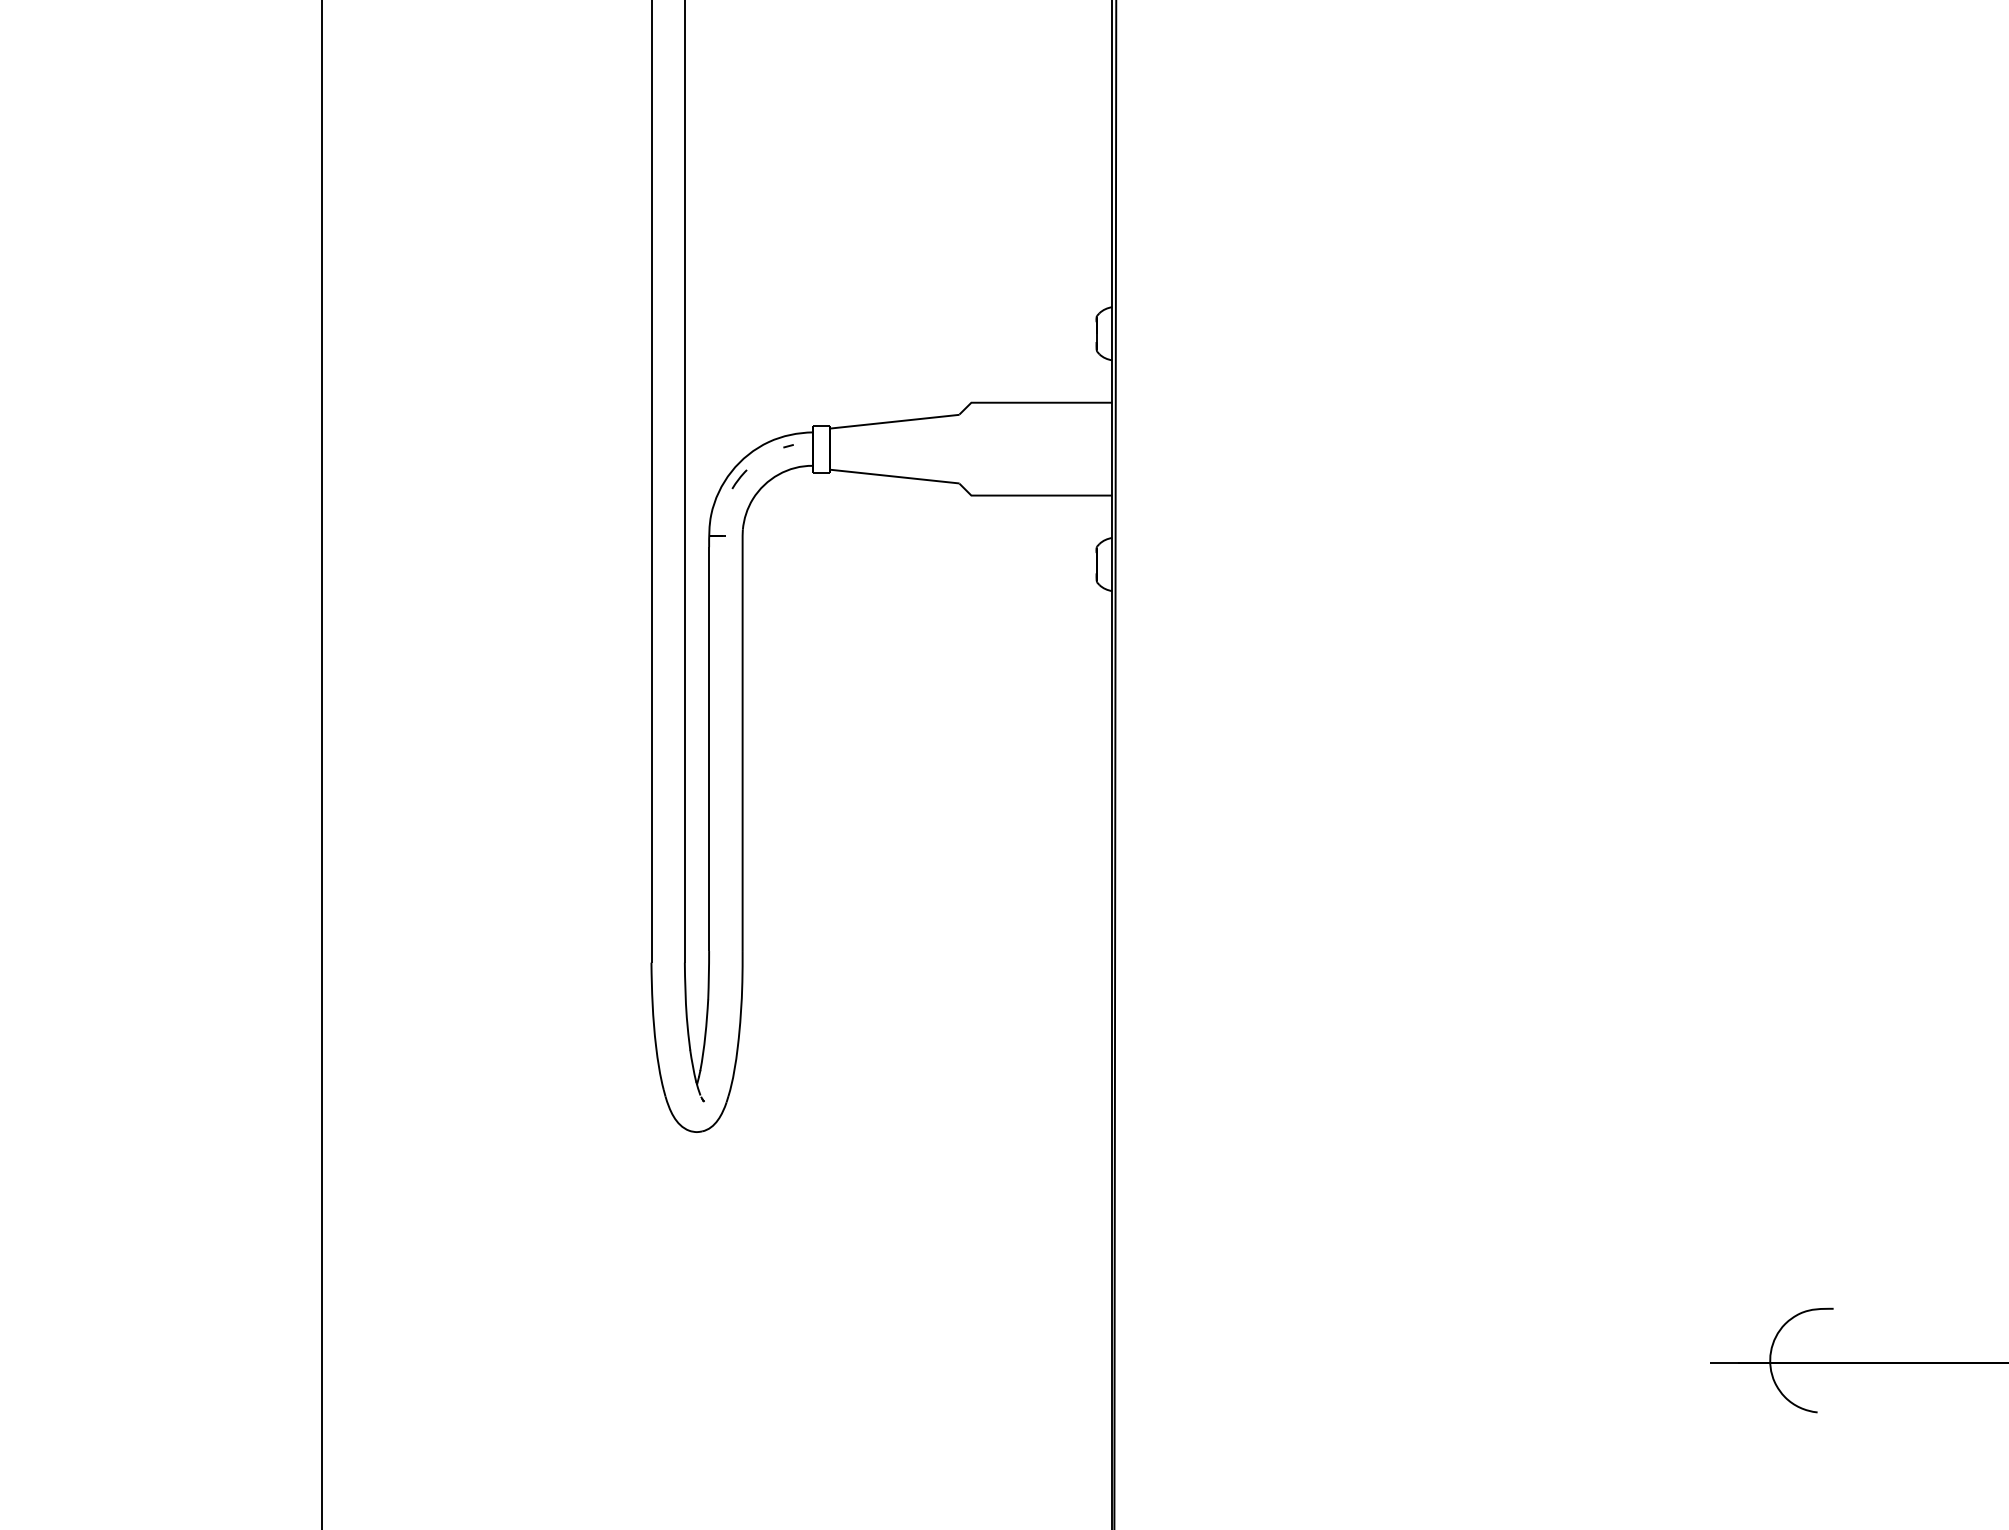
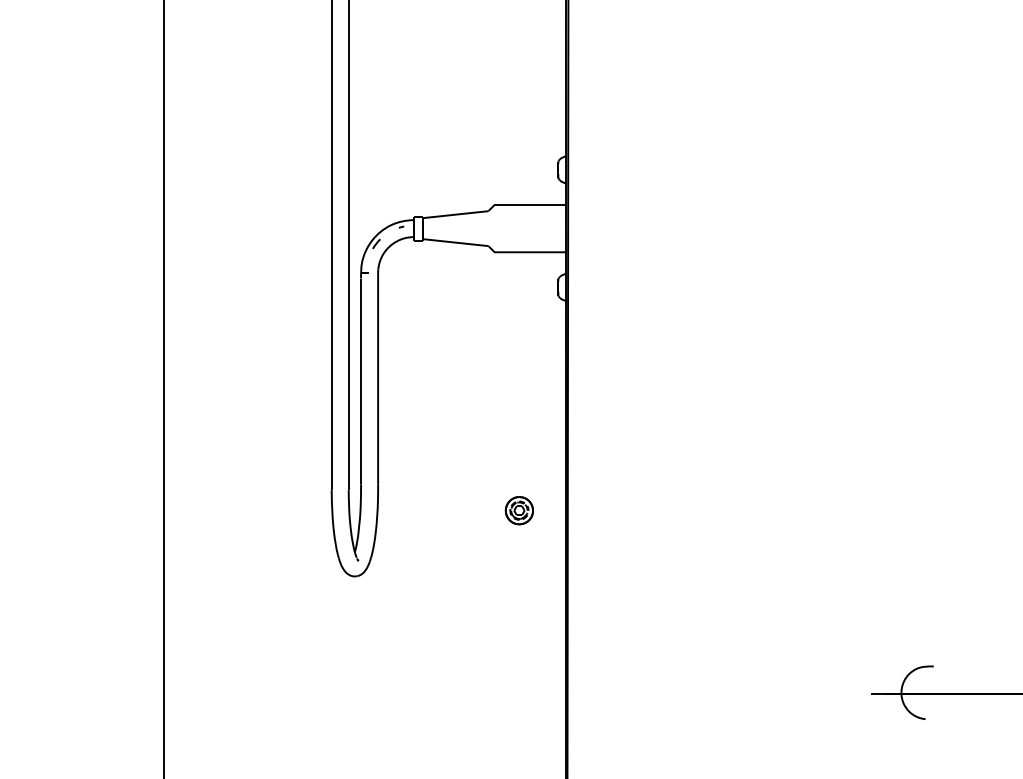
part: (1018, 1002) -> (518, 510), added

